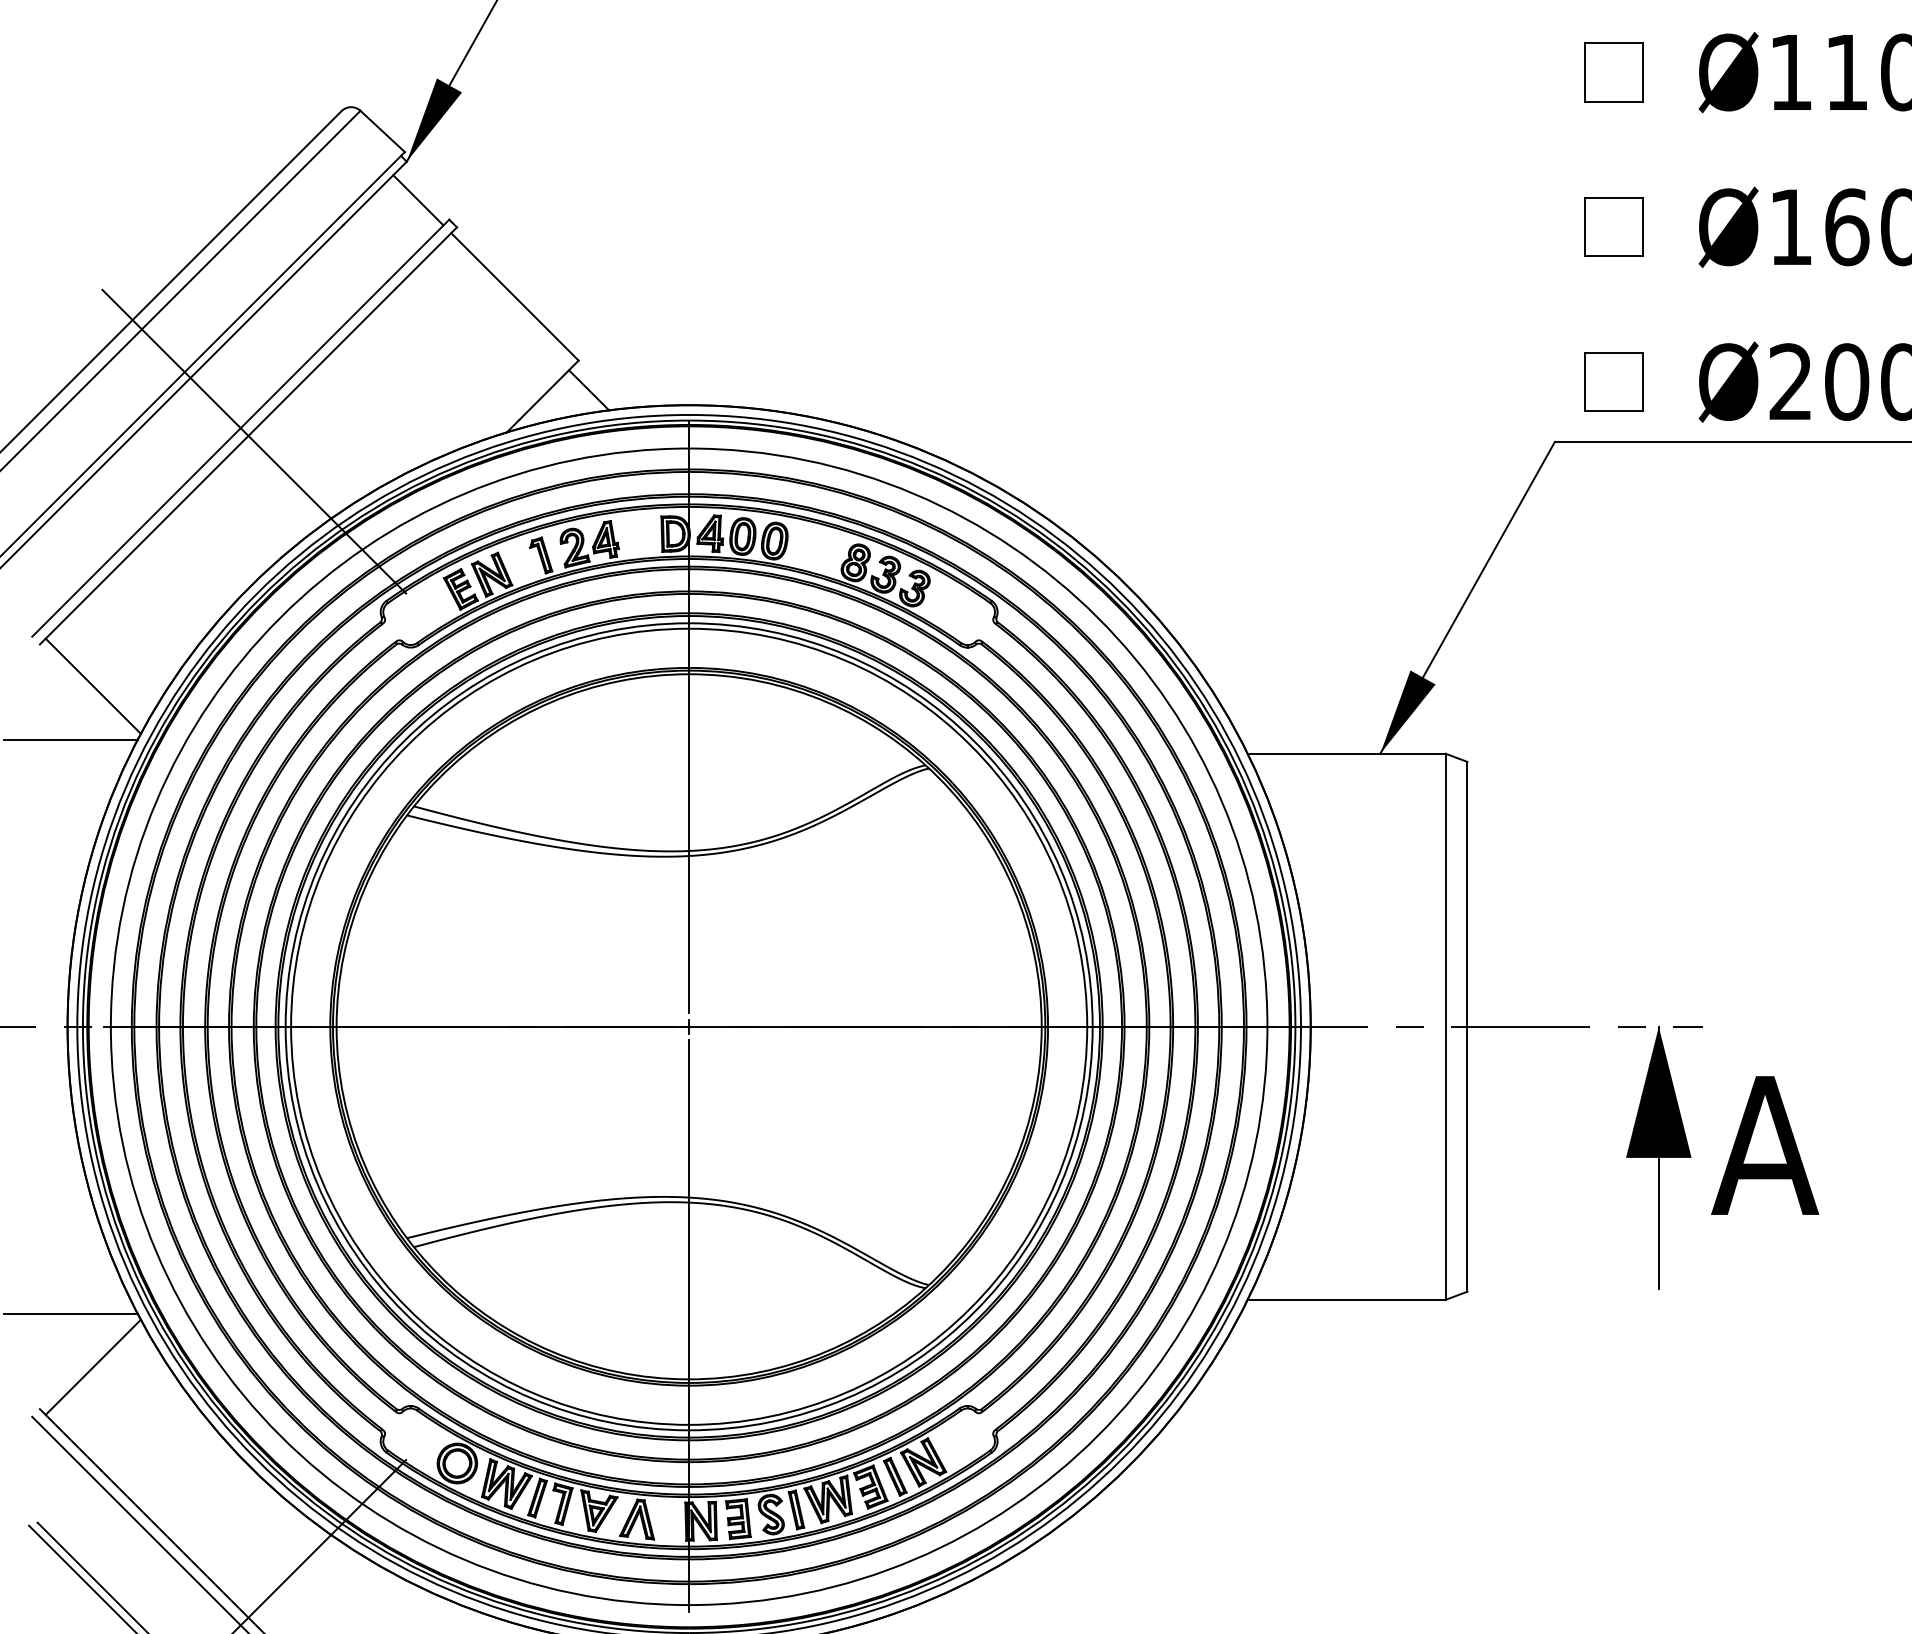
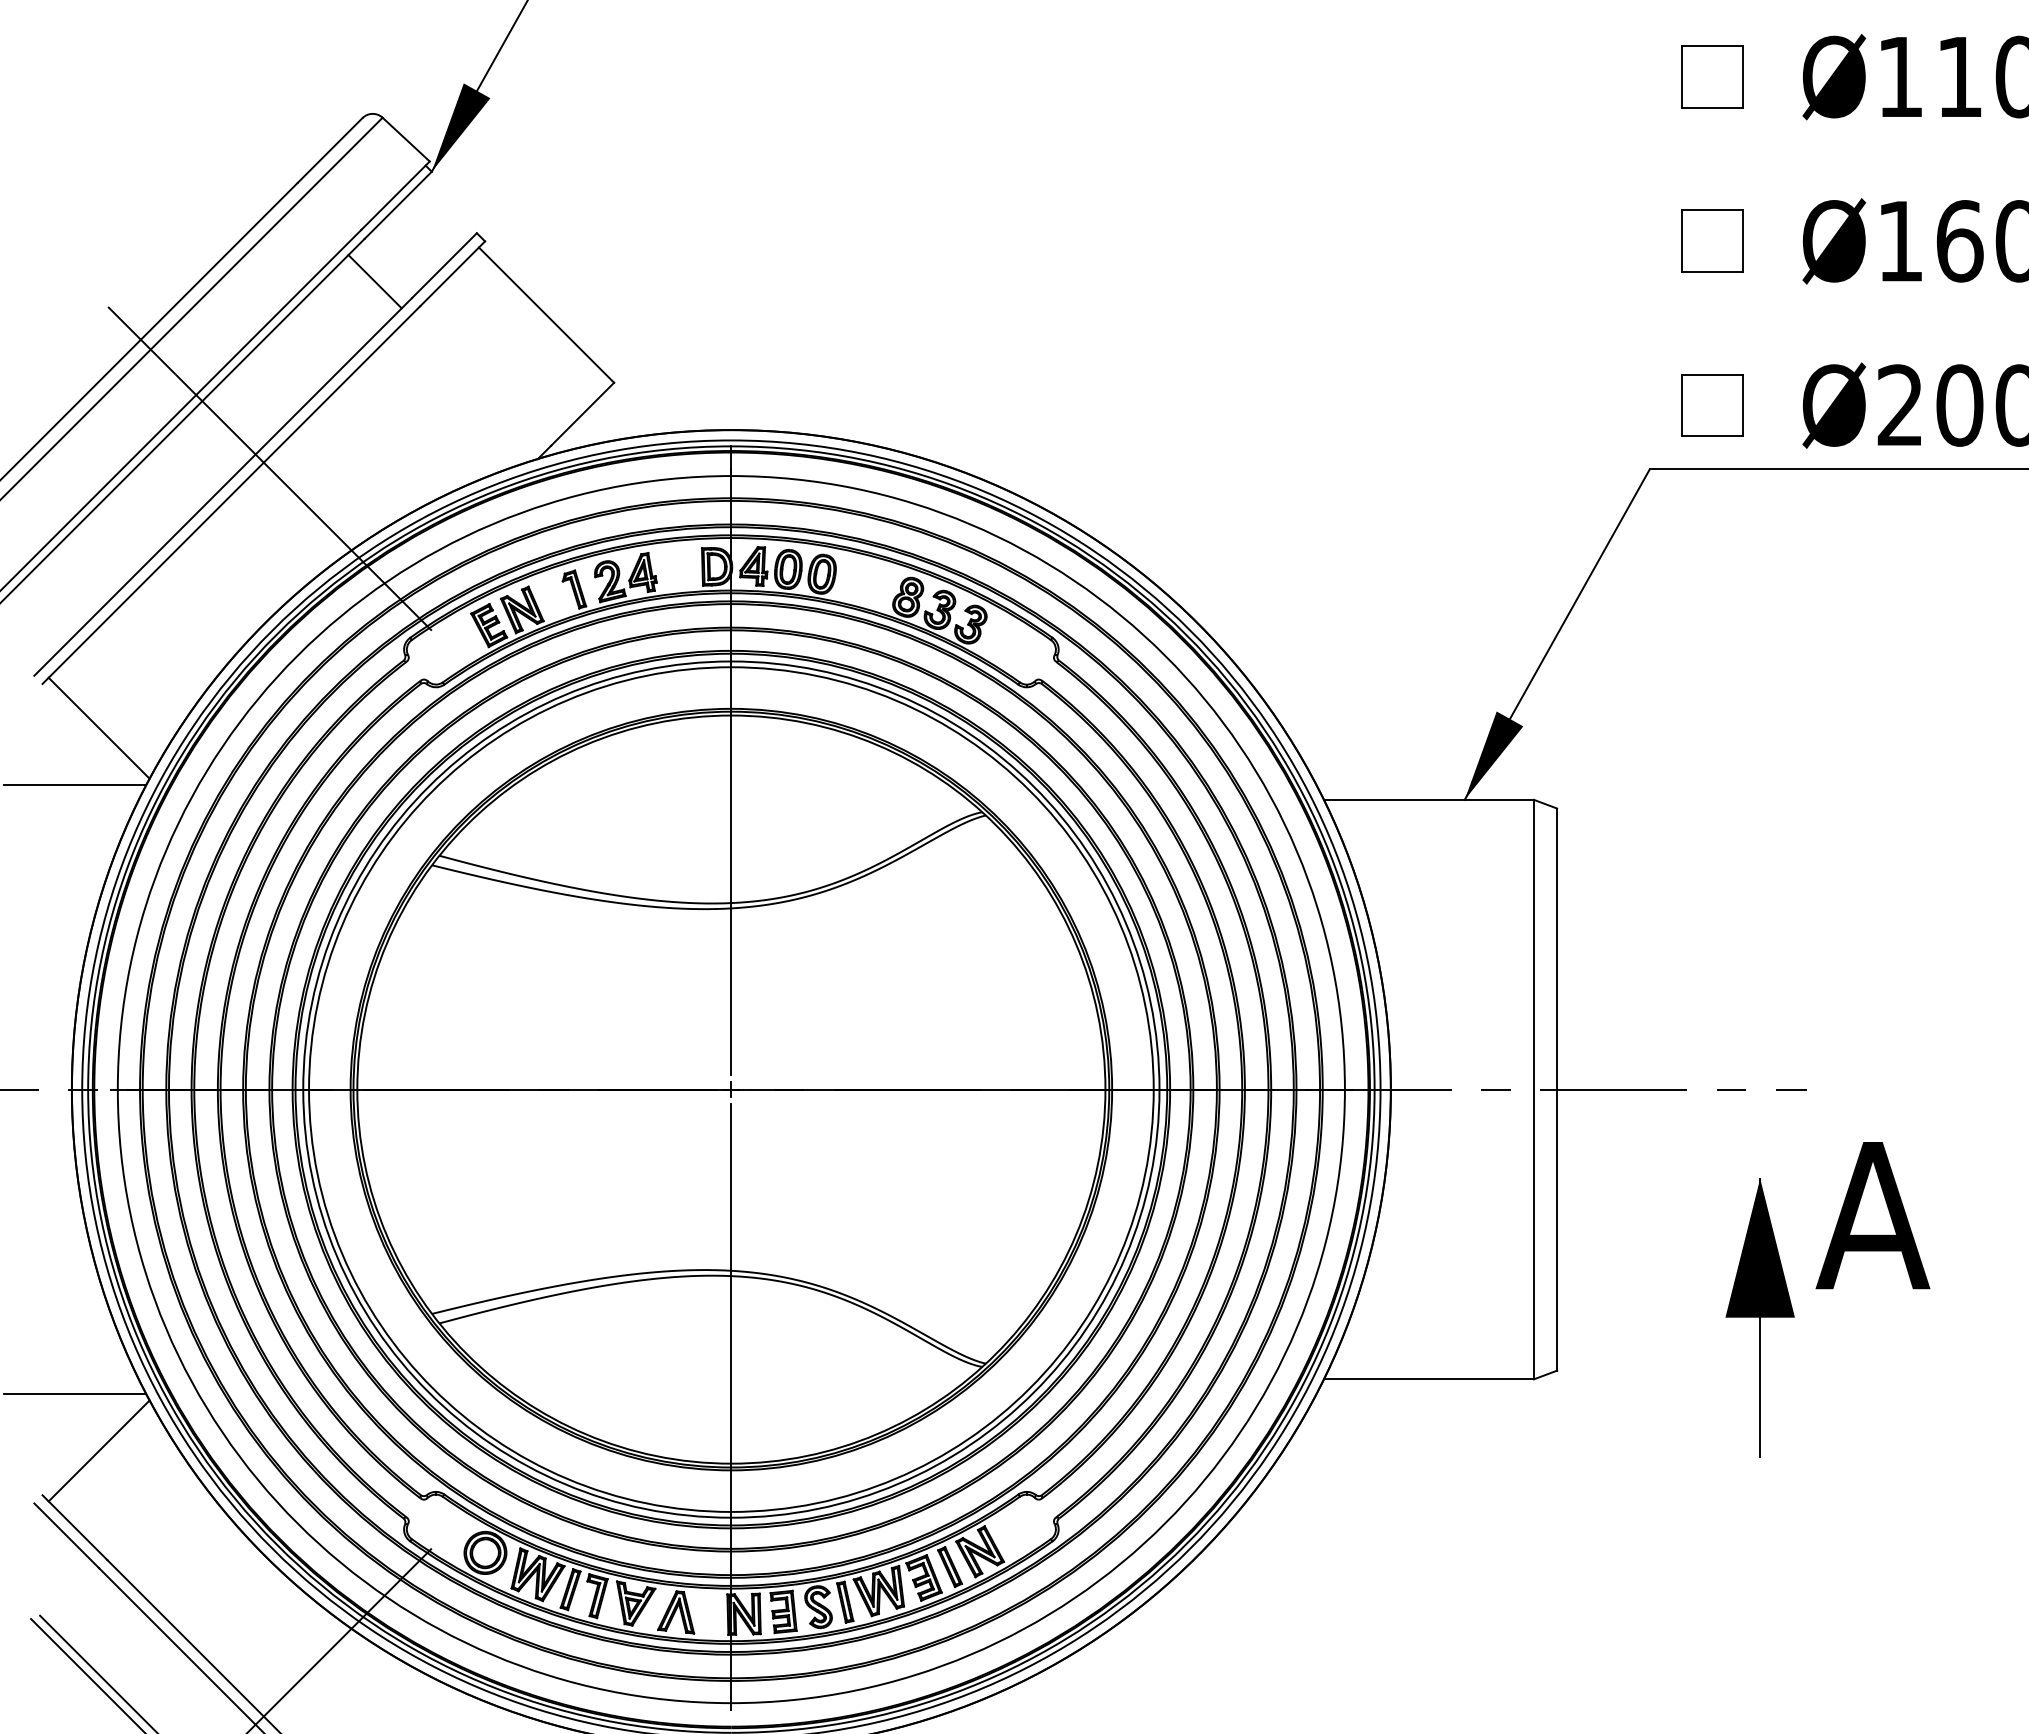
line: (417, 200) -> (374, 281), moved
line: (588, 390) -> (624, 414), removed
part: (1658, 1157) -> (1759, 1317), moved

